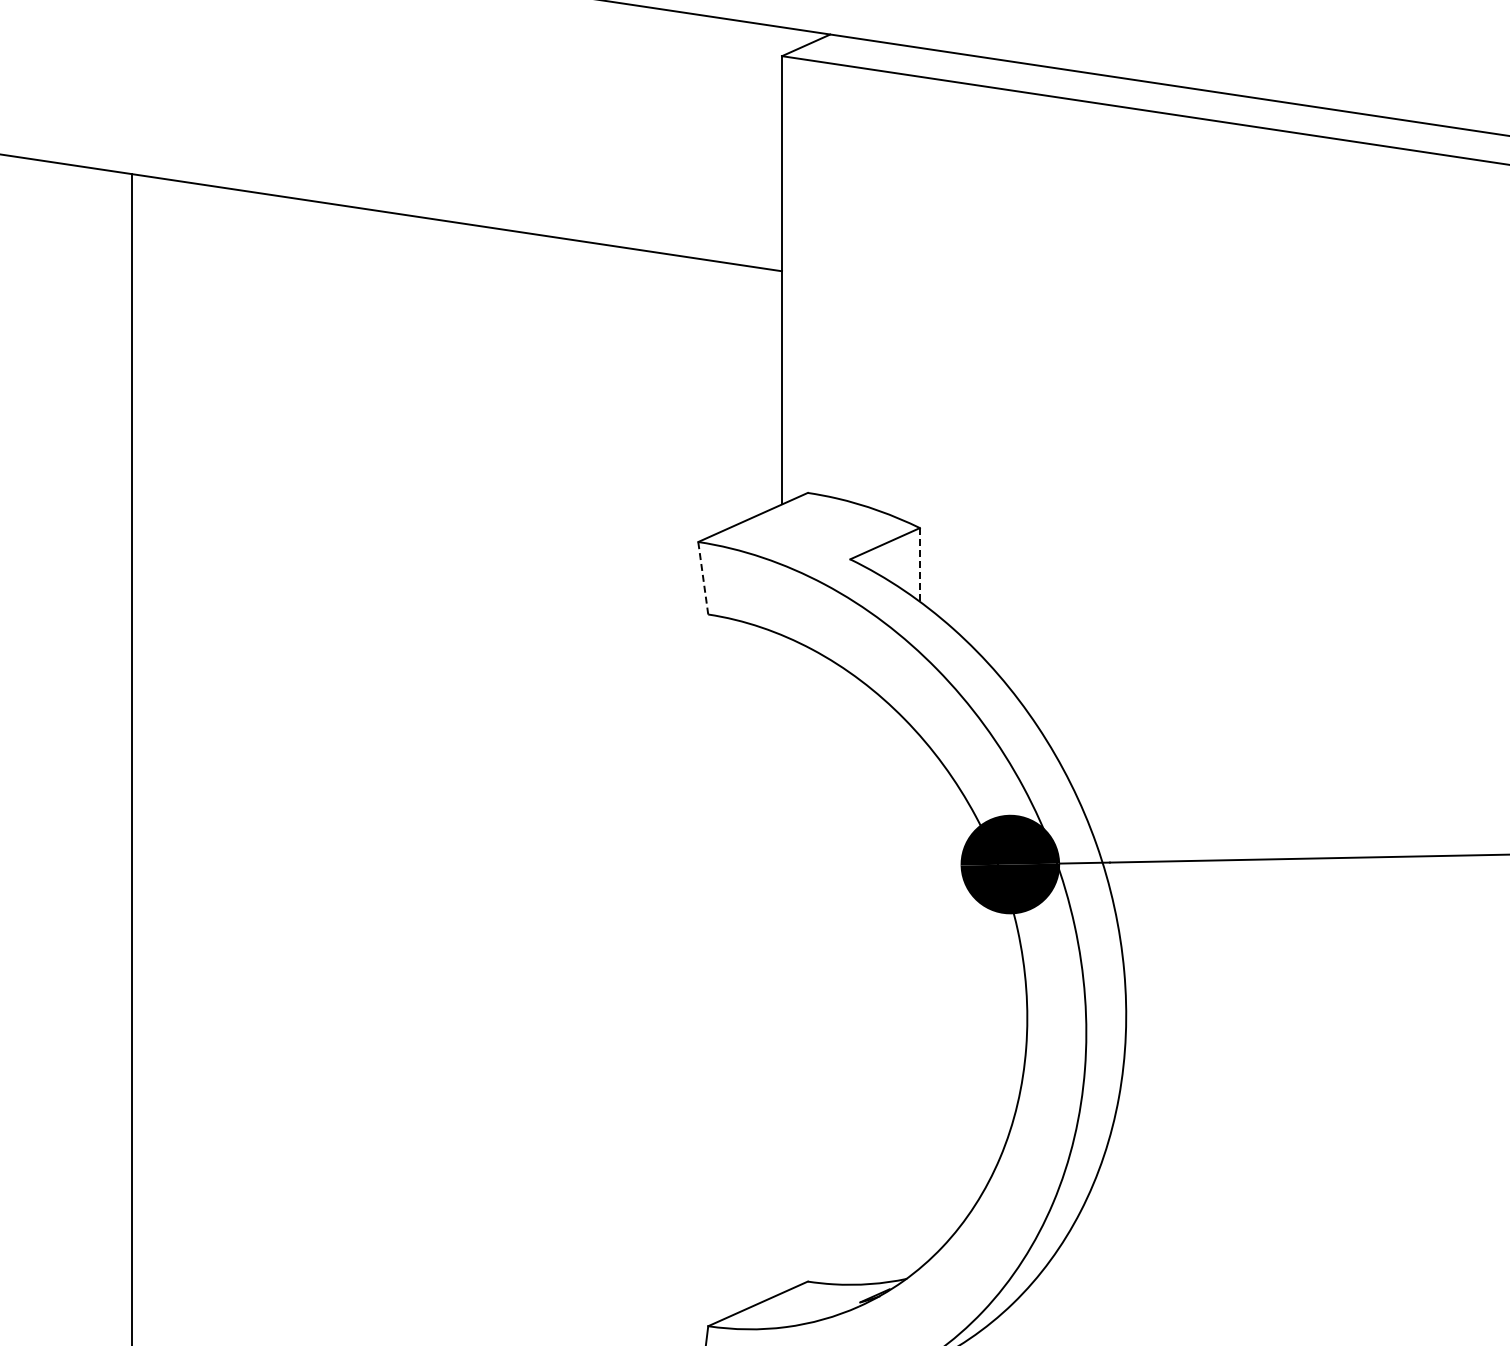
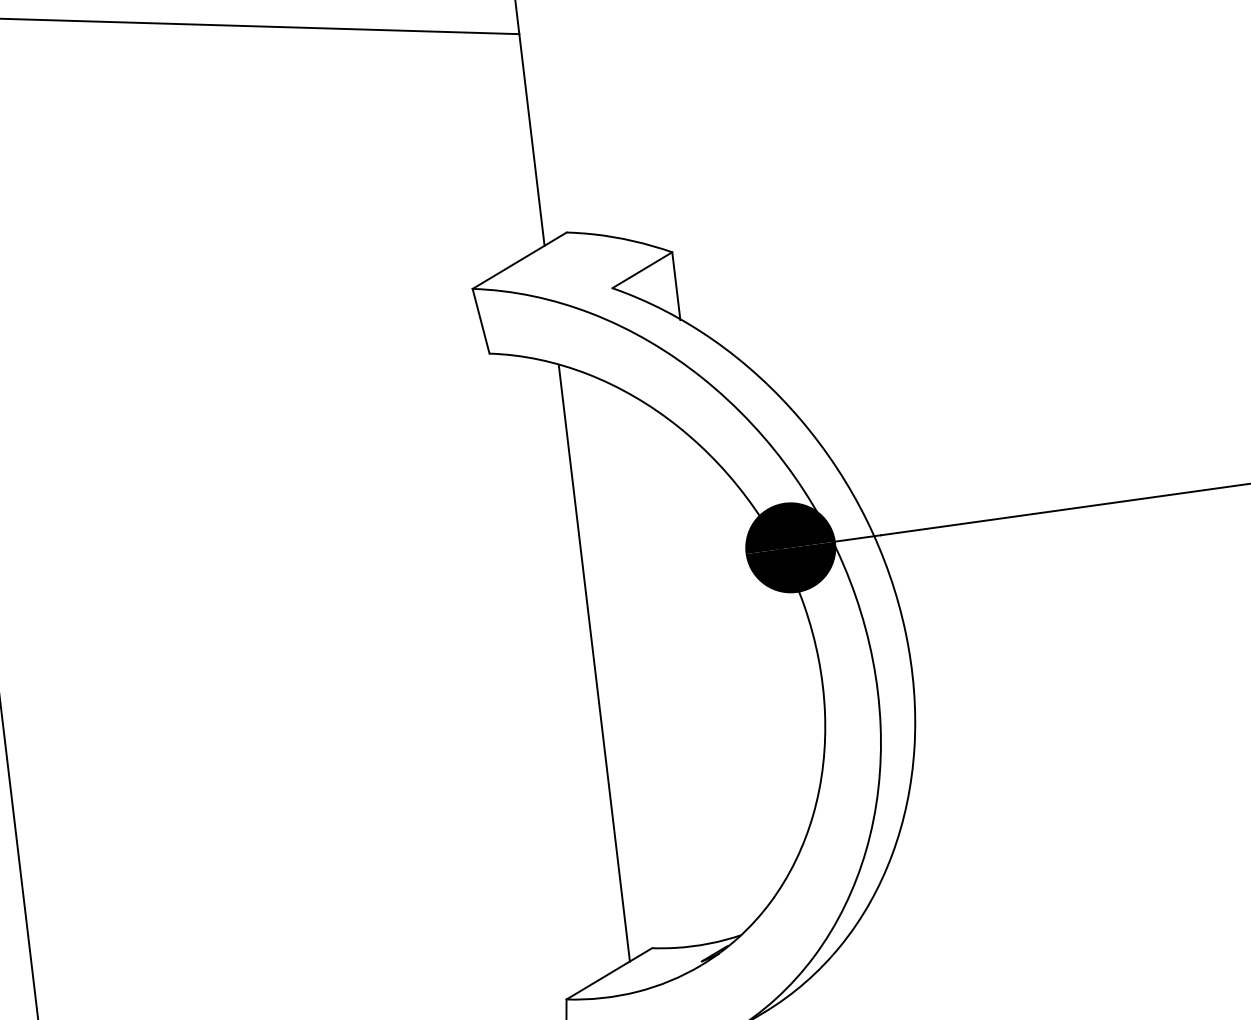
line: (919, 565) -> (675, 286), dashed -> solid
line: (703, 578) -> (481, 321), dashed -> solid
line: (782, 964) -> (594, 663), added

